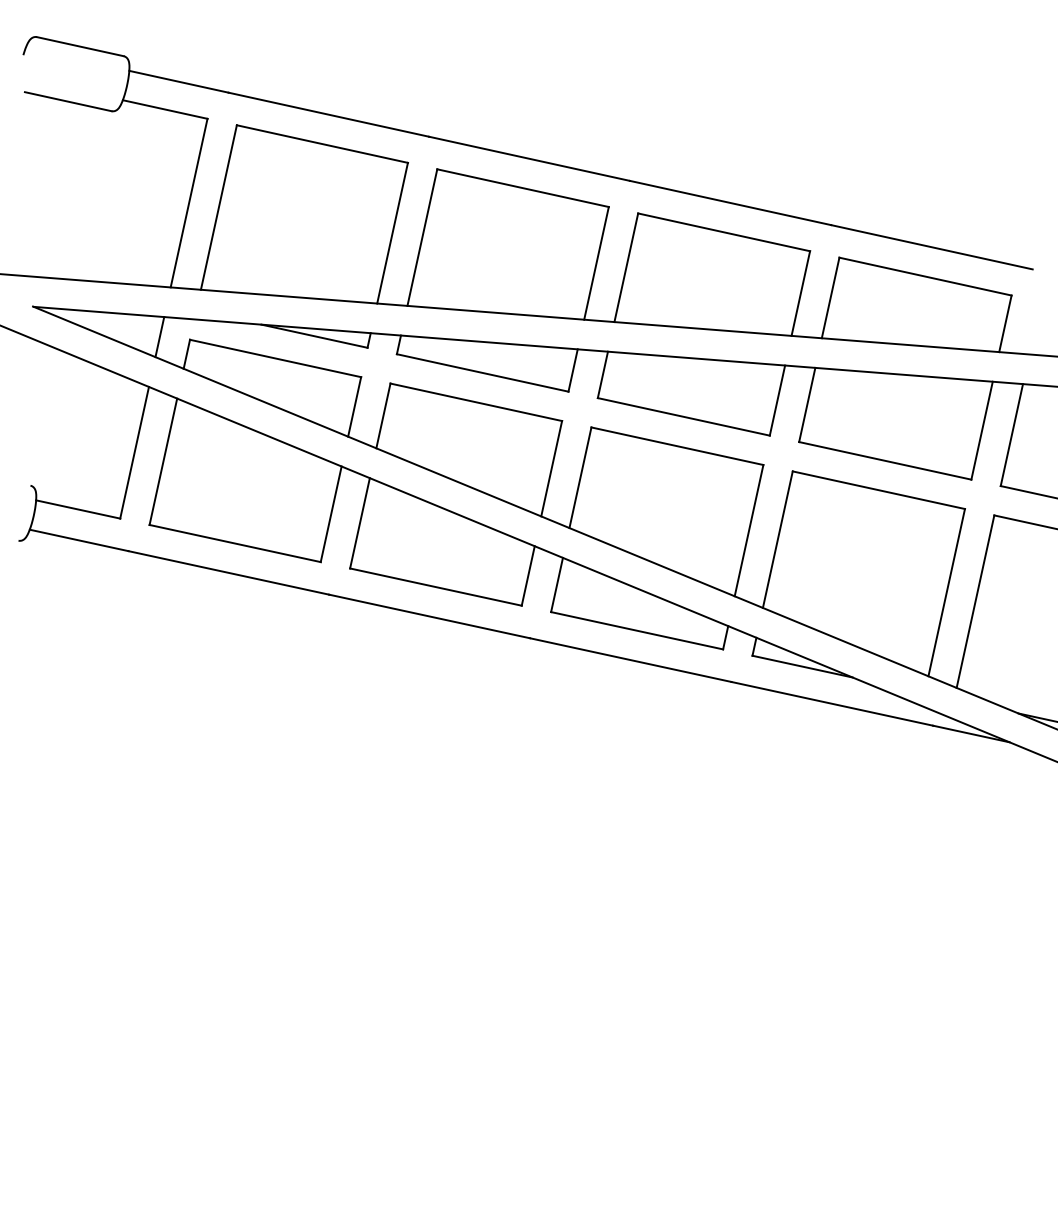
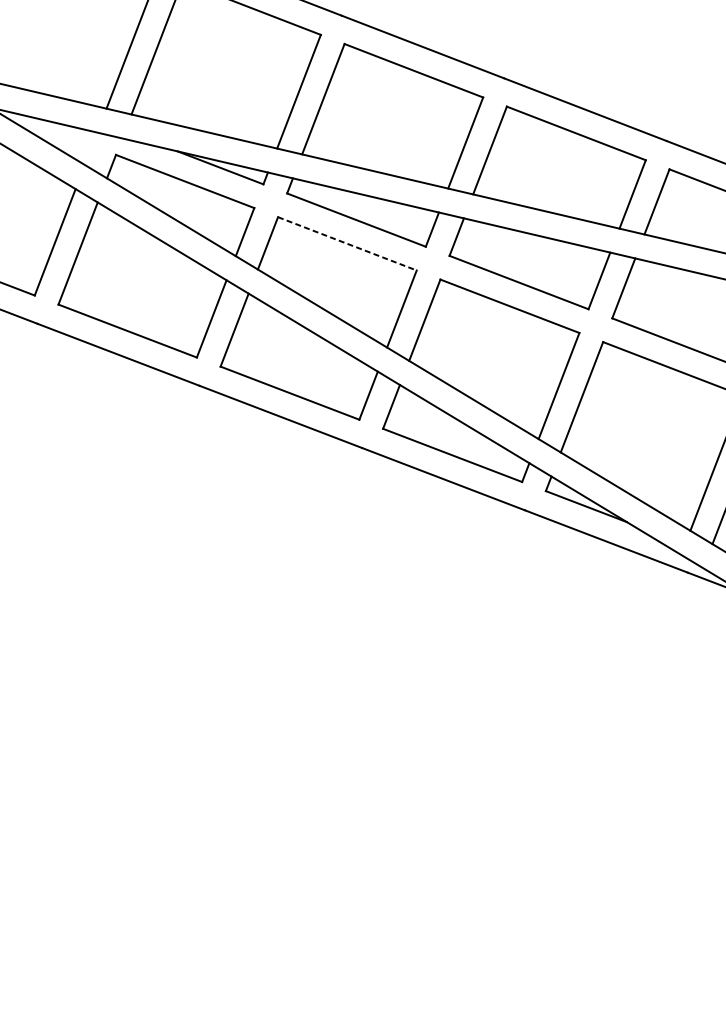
line: (159, 337) -> (90, 149), removed
line: (476, 402) -> (347, 244), solid -> dashed

